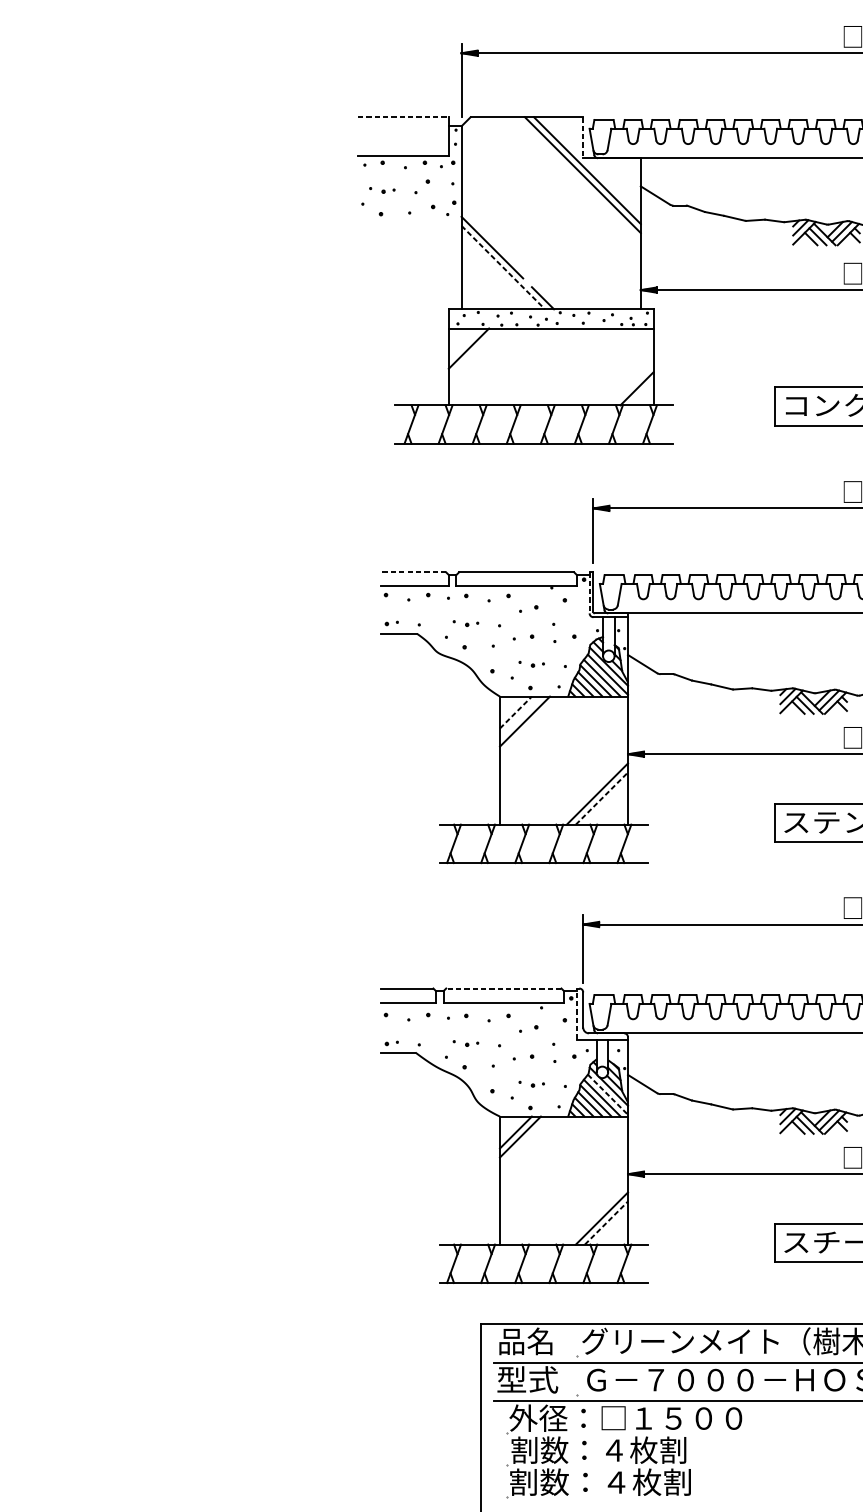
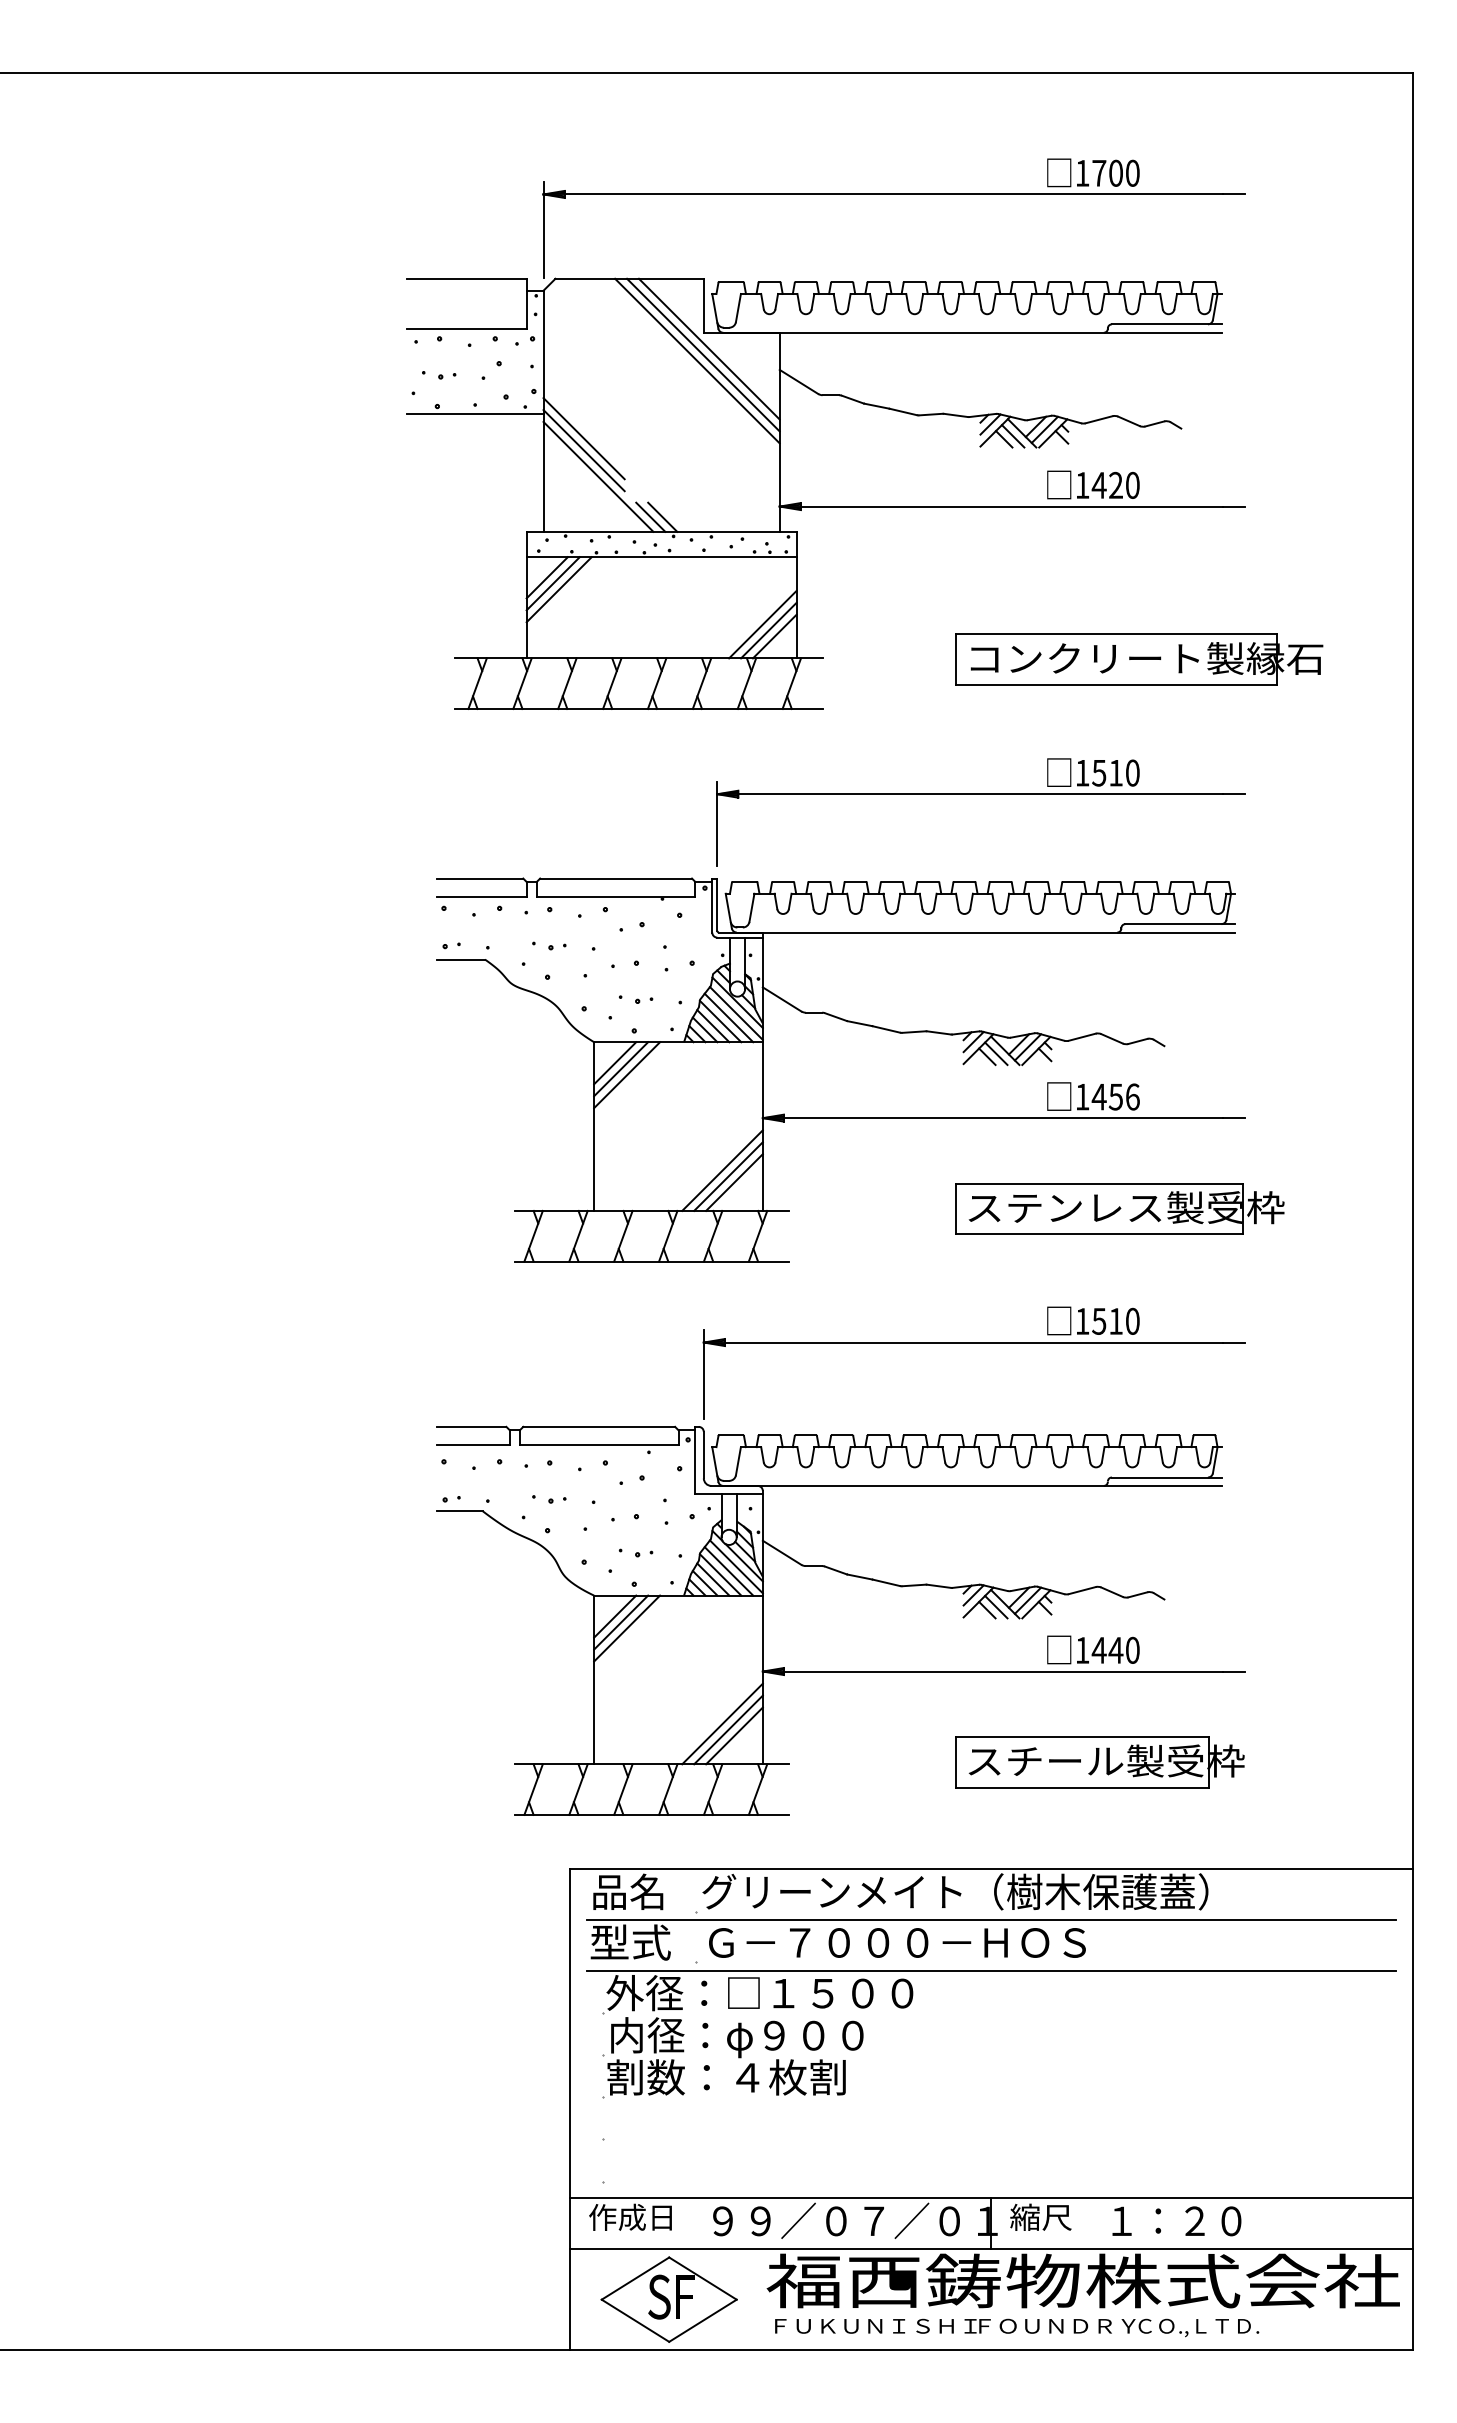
line: (403, 117) -> (466, 278), dashed -> solid
line: (582, 137) -> (703, 305), dashed -> solid
line: (578, 179) -> (697, 360), added
line: (409, 219) -> (474, 413), added
line: (491, 238) -> (583, 438), added
line: (503, 267) -> (598, 476), dashed -> solid
line: (551, 297) -> (662, 516), added
line: (463, 343) -> (546, 577), added
line: (472, 353) -> (558, 589), added
line: (627, 379) -> (762, 624), added
line: (632, 384) -> (768, 630), added
line: (412, 572) -> (479, 878), dashed -> solid
line: (589, 592) -> (712, 905), dashed -> solid
line: (516, 712) -> (615, 1063), dashed -> solid
line: (520, 717) -> (621, 1069), added
line: (601, 798) -> (728, 1176), dashed -> solid
line: (606, 803) -> (734, 1182), added
line: (504, 988) -> (599, 1426), dashed -> solid
line: (576, 1014) -> (695, 1460), dashed -> solid
line: (608, 1095) -> (736, 1567), dashed -> solid
line: (525, 1141) -> (627, 1628), added
line: (597, 1213) -> (722, 1723), added
line: (606, 1222) -> (734, 1735), dashed -> solid
text: (608, 1451) -> (736, 2037), 割数：４枚割 -> 内径：φ９００

